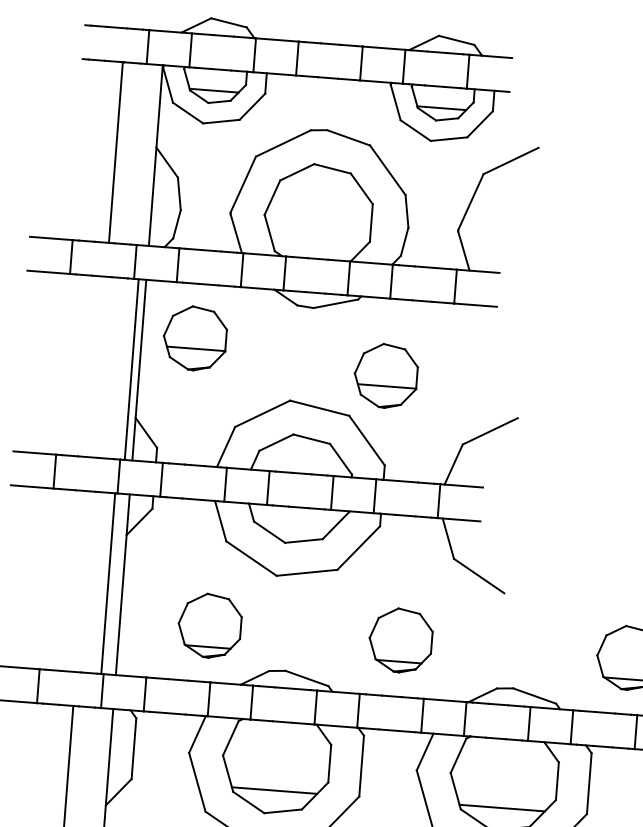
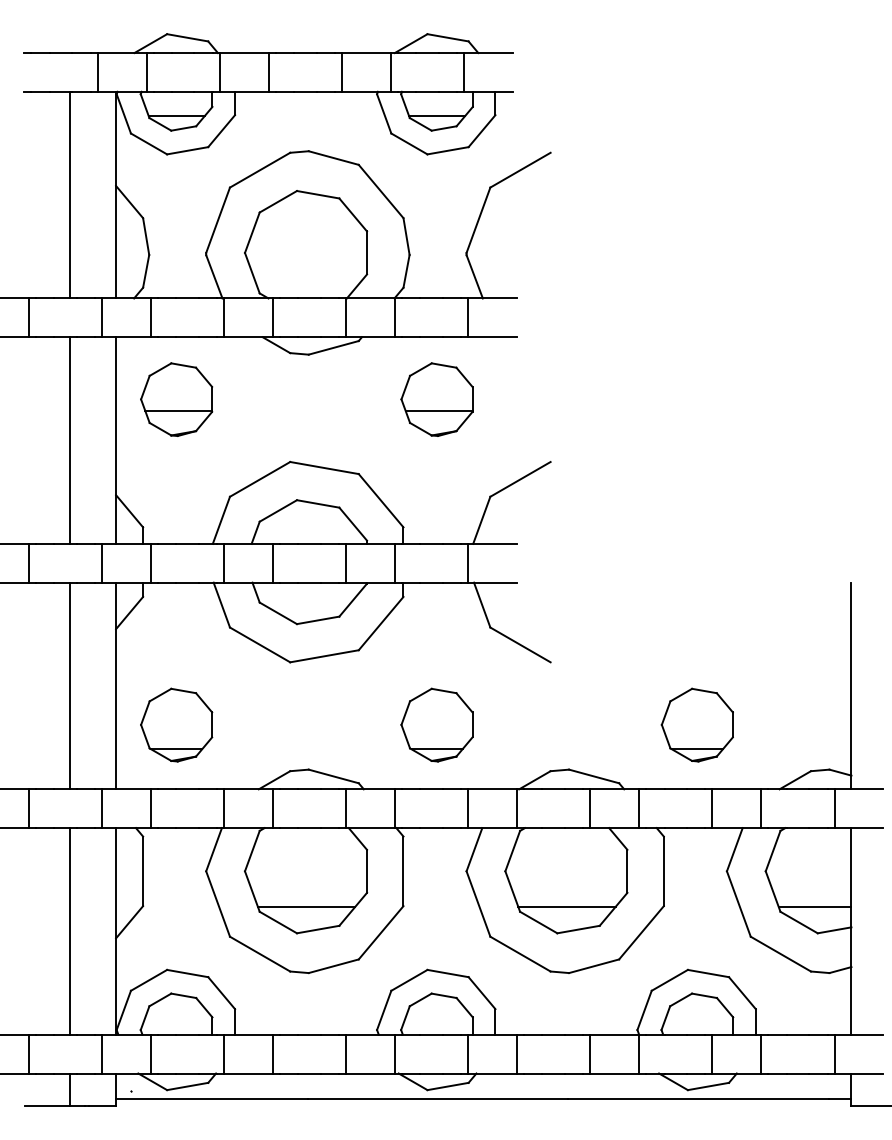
line: (131, 369) -> (70, 440), moved
part: (385, 375) -> (436, 399), moved
line: (108, 583) -> (70, 685), moved
part: (209, 625) -> (176, 724), moved

